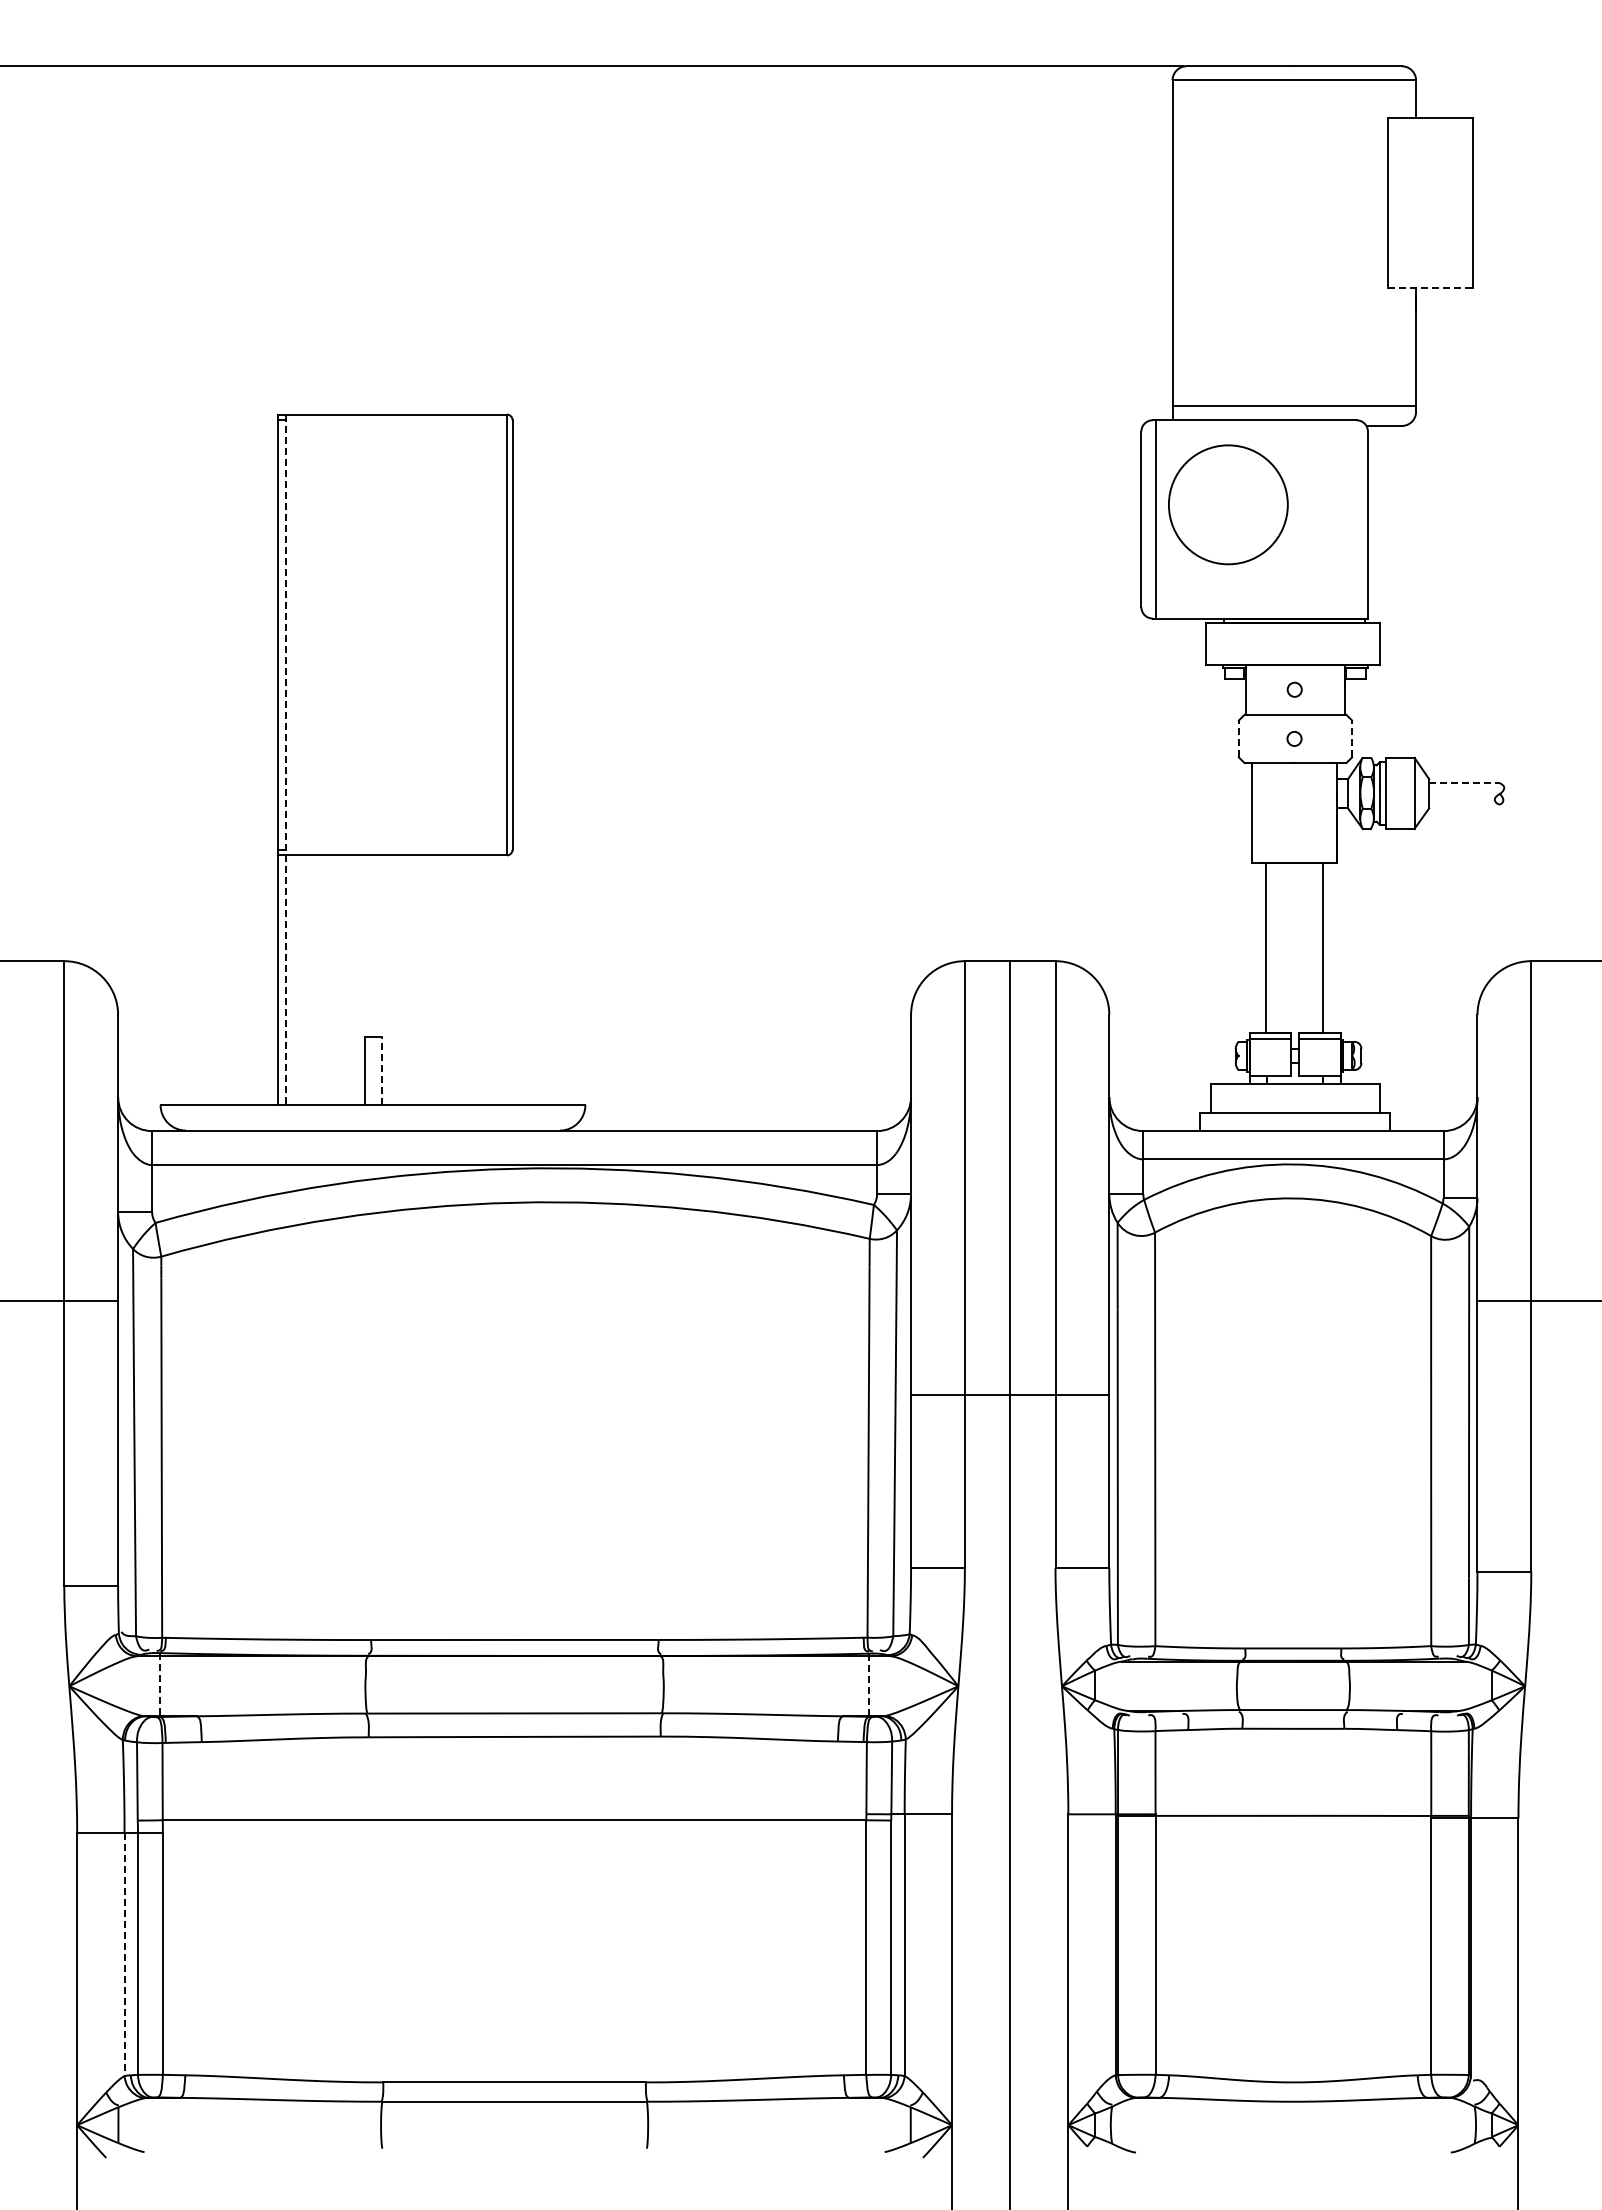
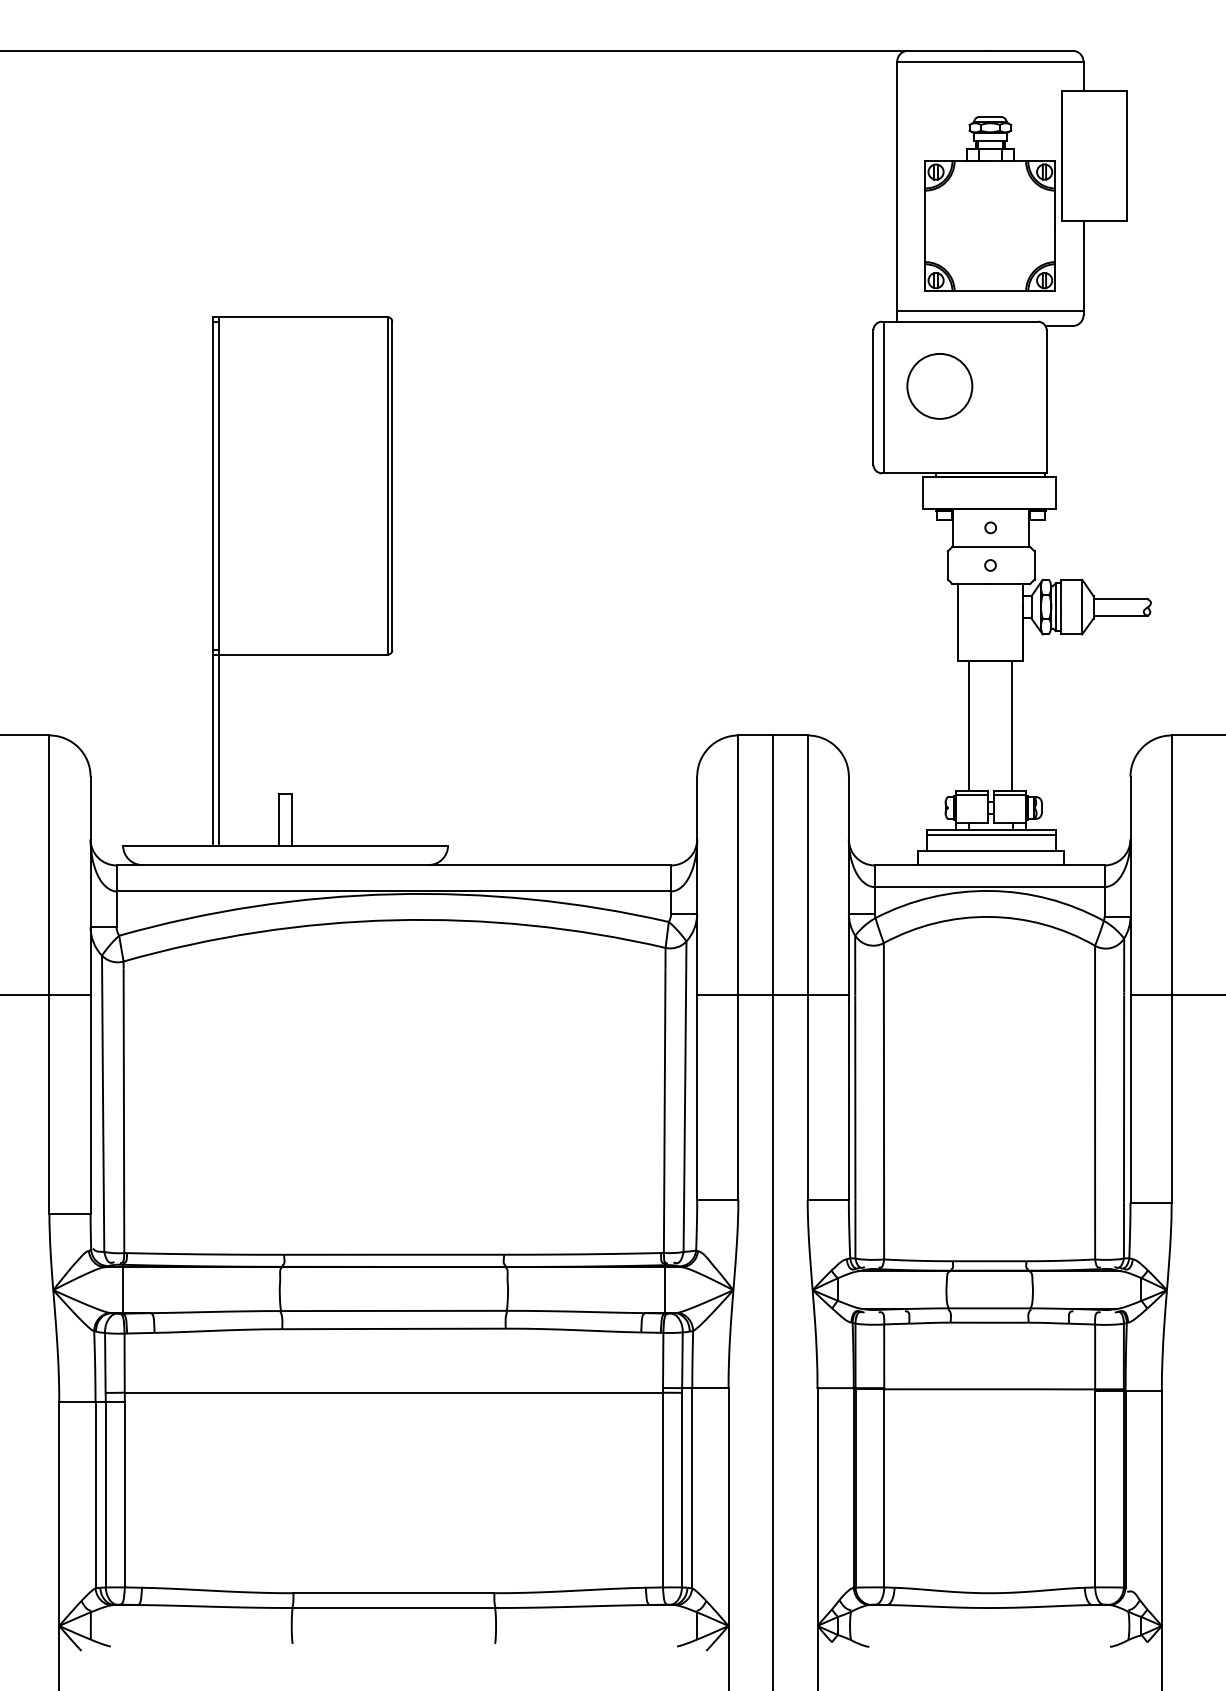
part: (1293, 266) -> (989, 204), added
line: (1430, 288) -> (1094, 220), dashed -> solid
circle: (1227, 504) -> (939, 386), size x0.71
line: (1238, 738) -> (947, 565), dashed -> solid
line: (1352, 738) -> (1034, 565), dashed -> solid
line: (286, 760) -> (219, 581), dashed -> solid
line: (1465, 783) -> (1121, 599), dashed -> solid
line: (1464, 804) -> (1120, 615), added
line: (381, 1071) -> (292, 819), dashed -> solid
line: (1294, 1090) -> (990, 834), added
line: (1010, 1395) -> (773, 995), moved
line: (160, 1685) -> (123, 1289), dashed -> solid
line: (869, 1685) -> (665, 1289), dashed -> solid
line: (124, 1954) -> (95, 1495), dashed -> solid

